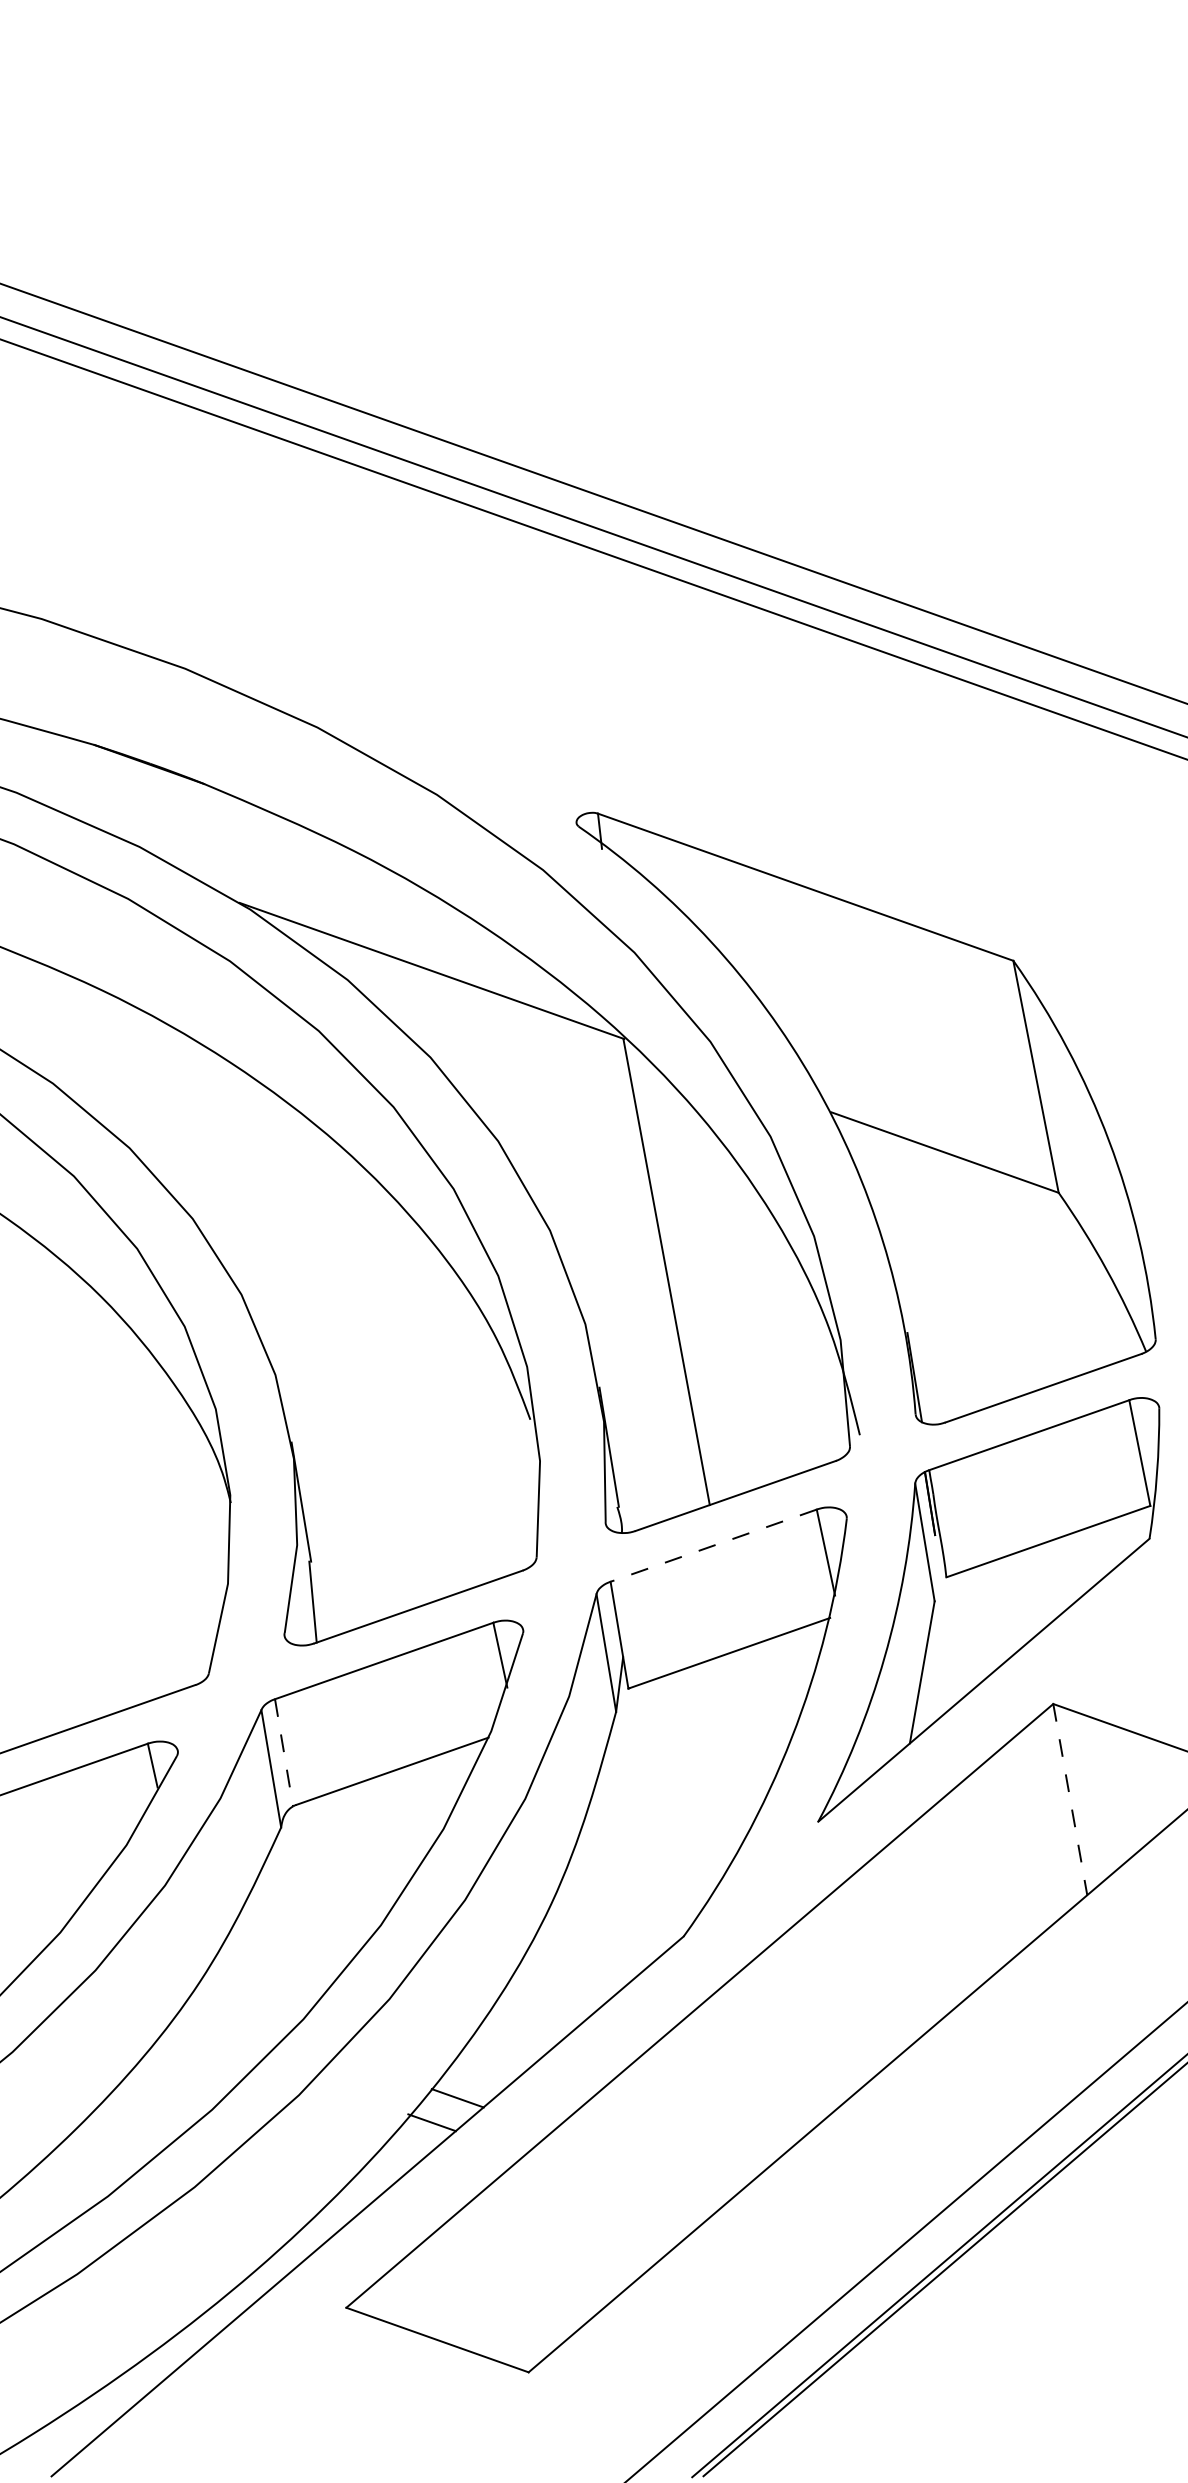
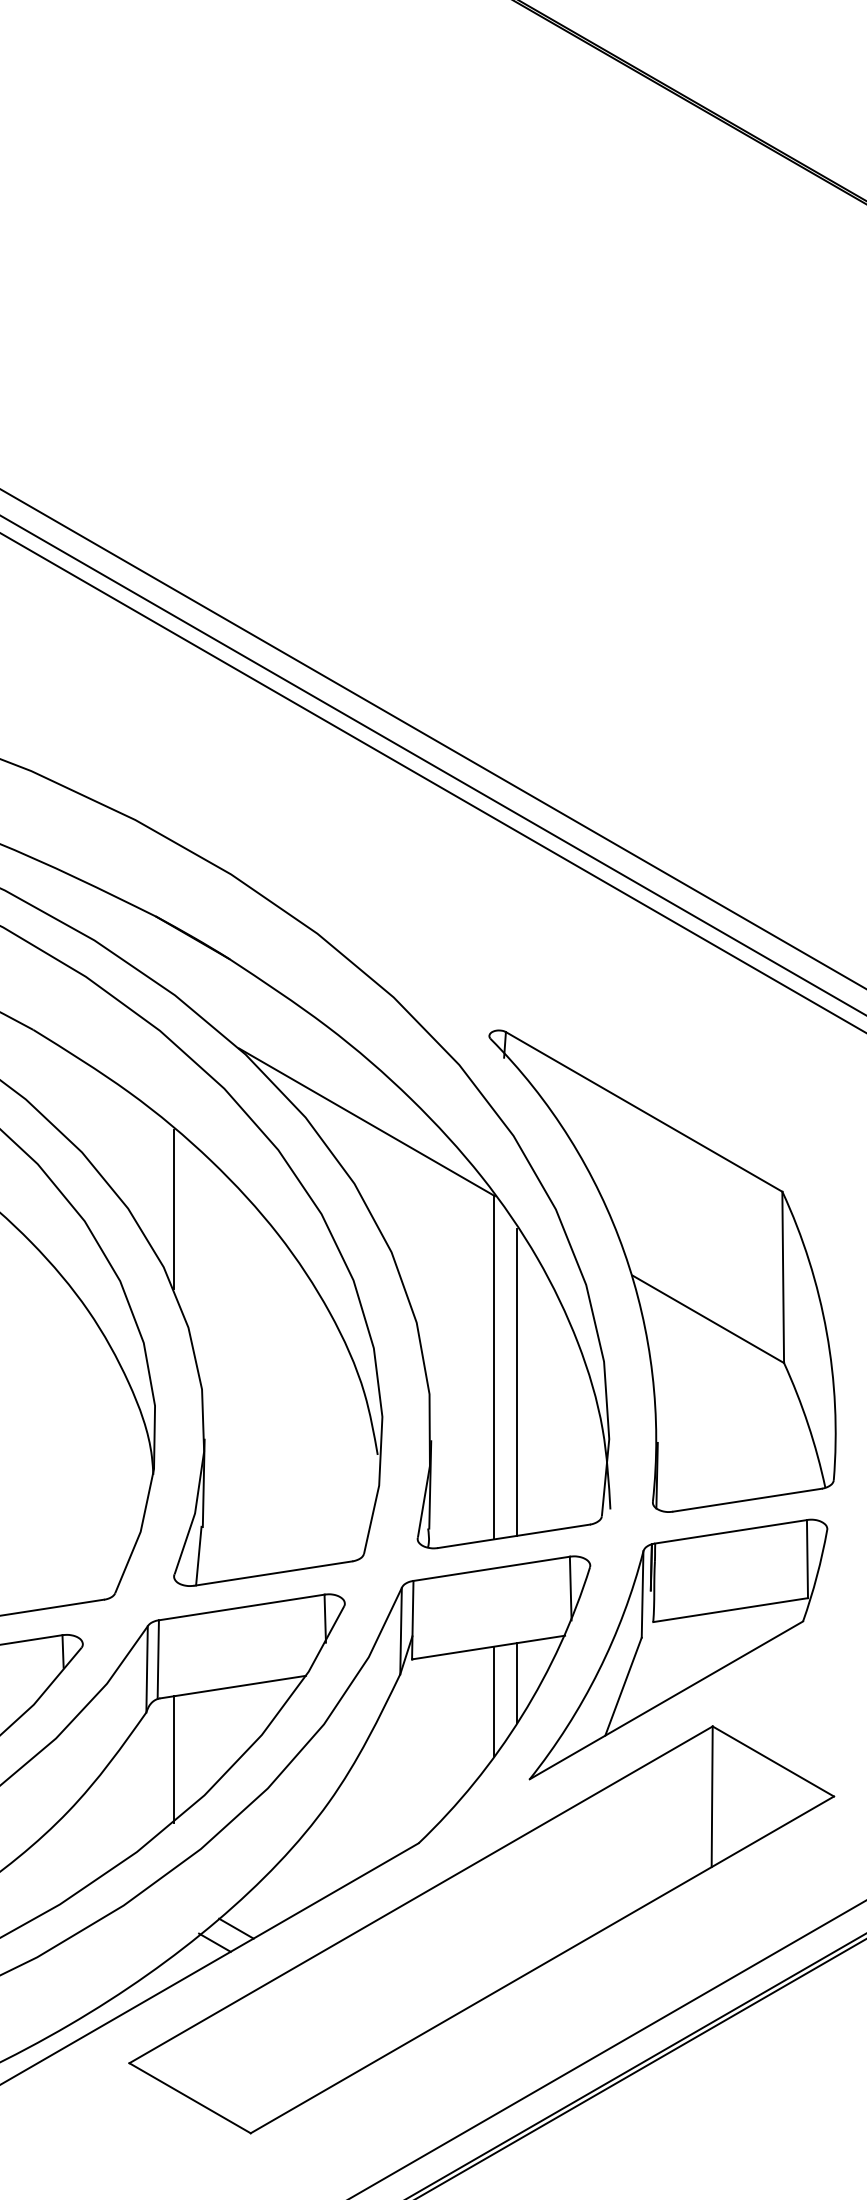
line: (191, 1136) -> (173, 1208), added
line: (701, 1284) -> (517, 1381), added
line: (713, 1545) -> (491, 1568), dashed -> solid
line: (777, 1694) -> (517, 1683), added
line: (750, 1725) -> (494, 1701), added
line: (284, 1753) -> (158, 1660), dashed -> solid
line: (1070, 1800) -> (712, 1797), dashed -> solid
line: (329, 1884) -> (173, 1759), added

